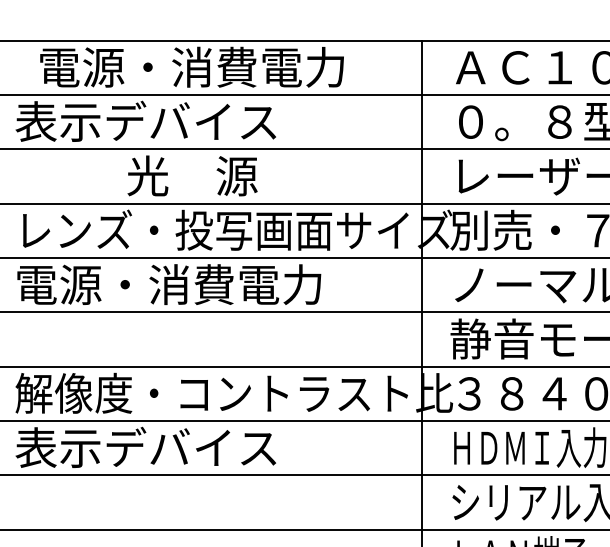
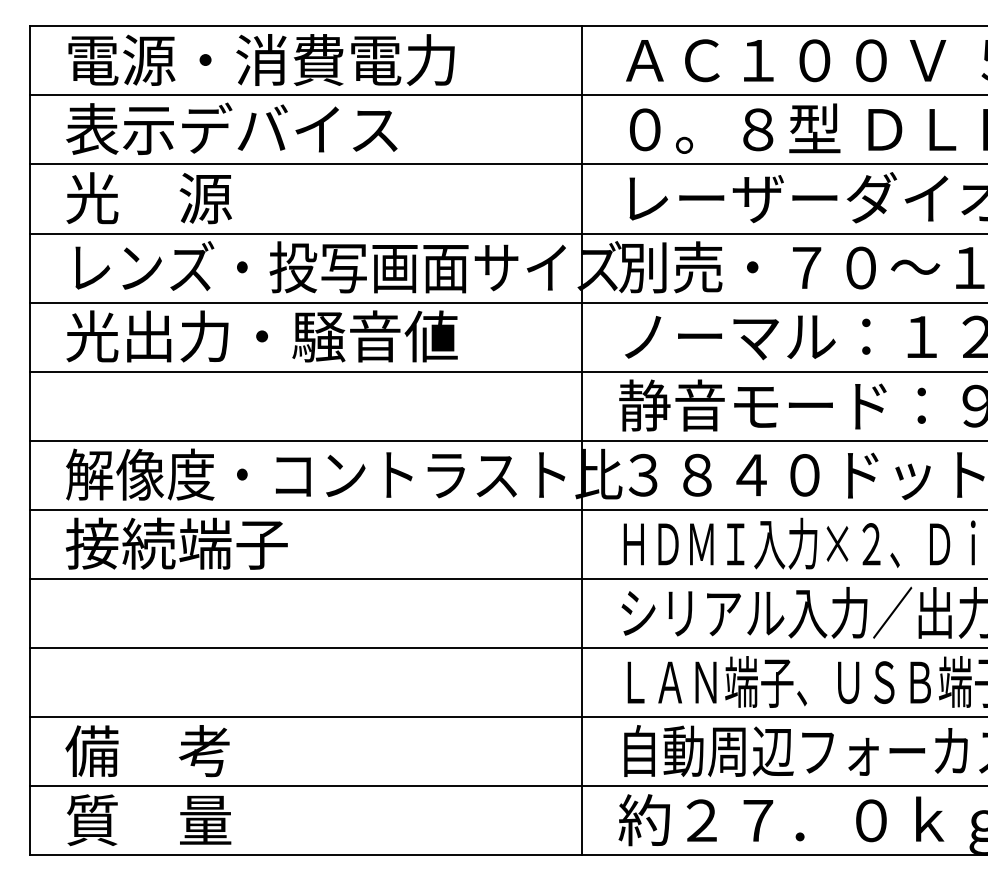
text: (192, 66) -> (261, 59), moved
text: (192, 176) -> (148, 198), moved
text: (169, 284) -> (261, 336), 電源・消費電力 -> 光出力・騒音値
text: (145, 447) -> (231, 543), 表示デバイス -> 接続端子

